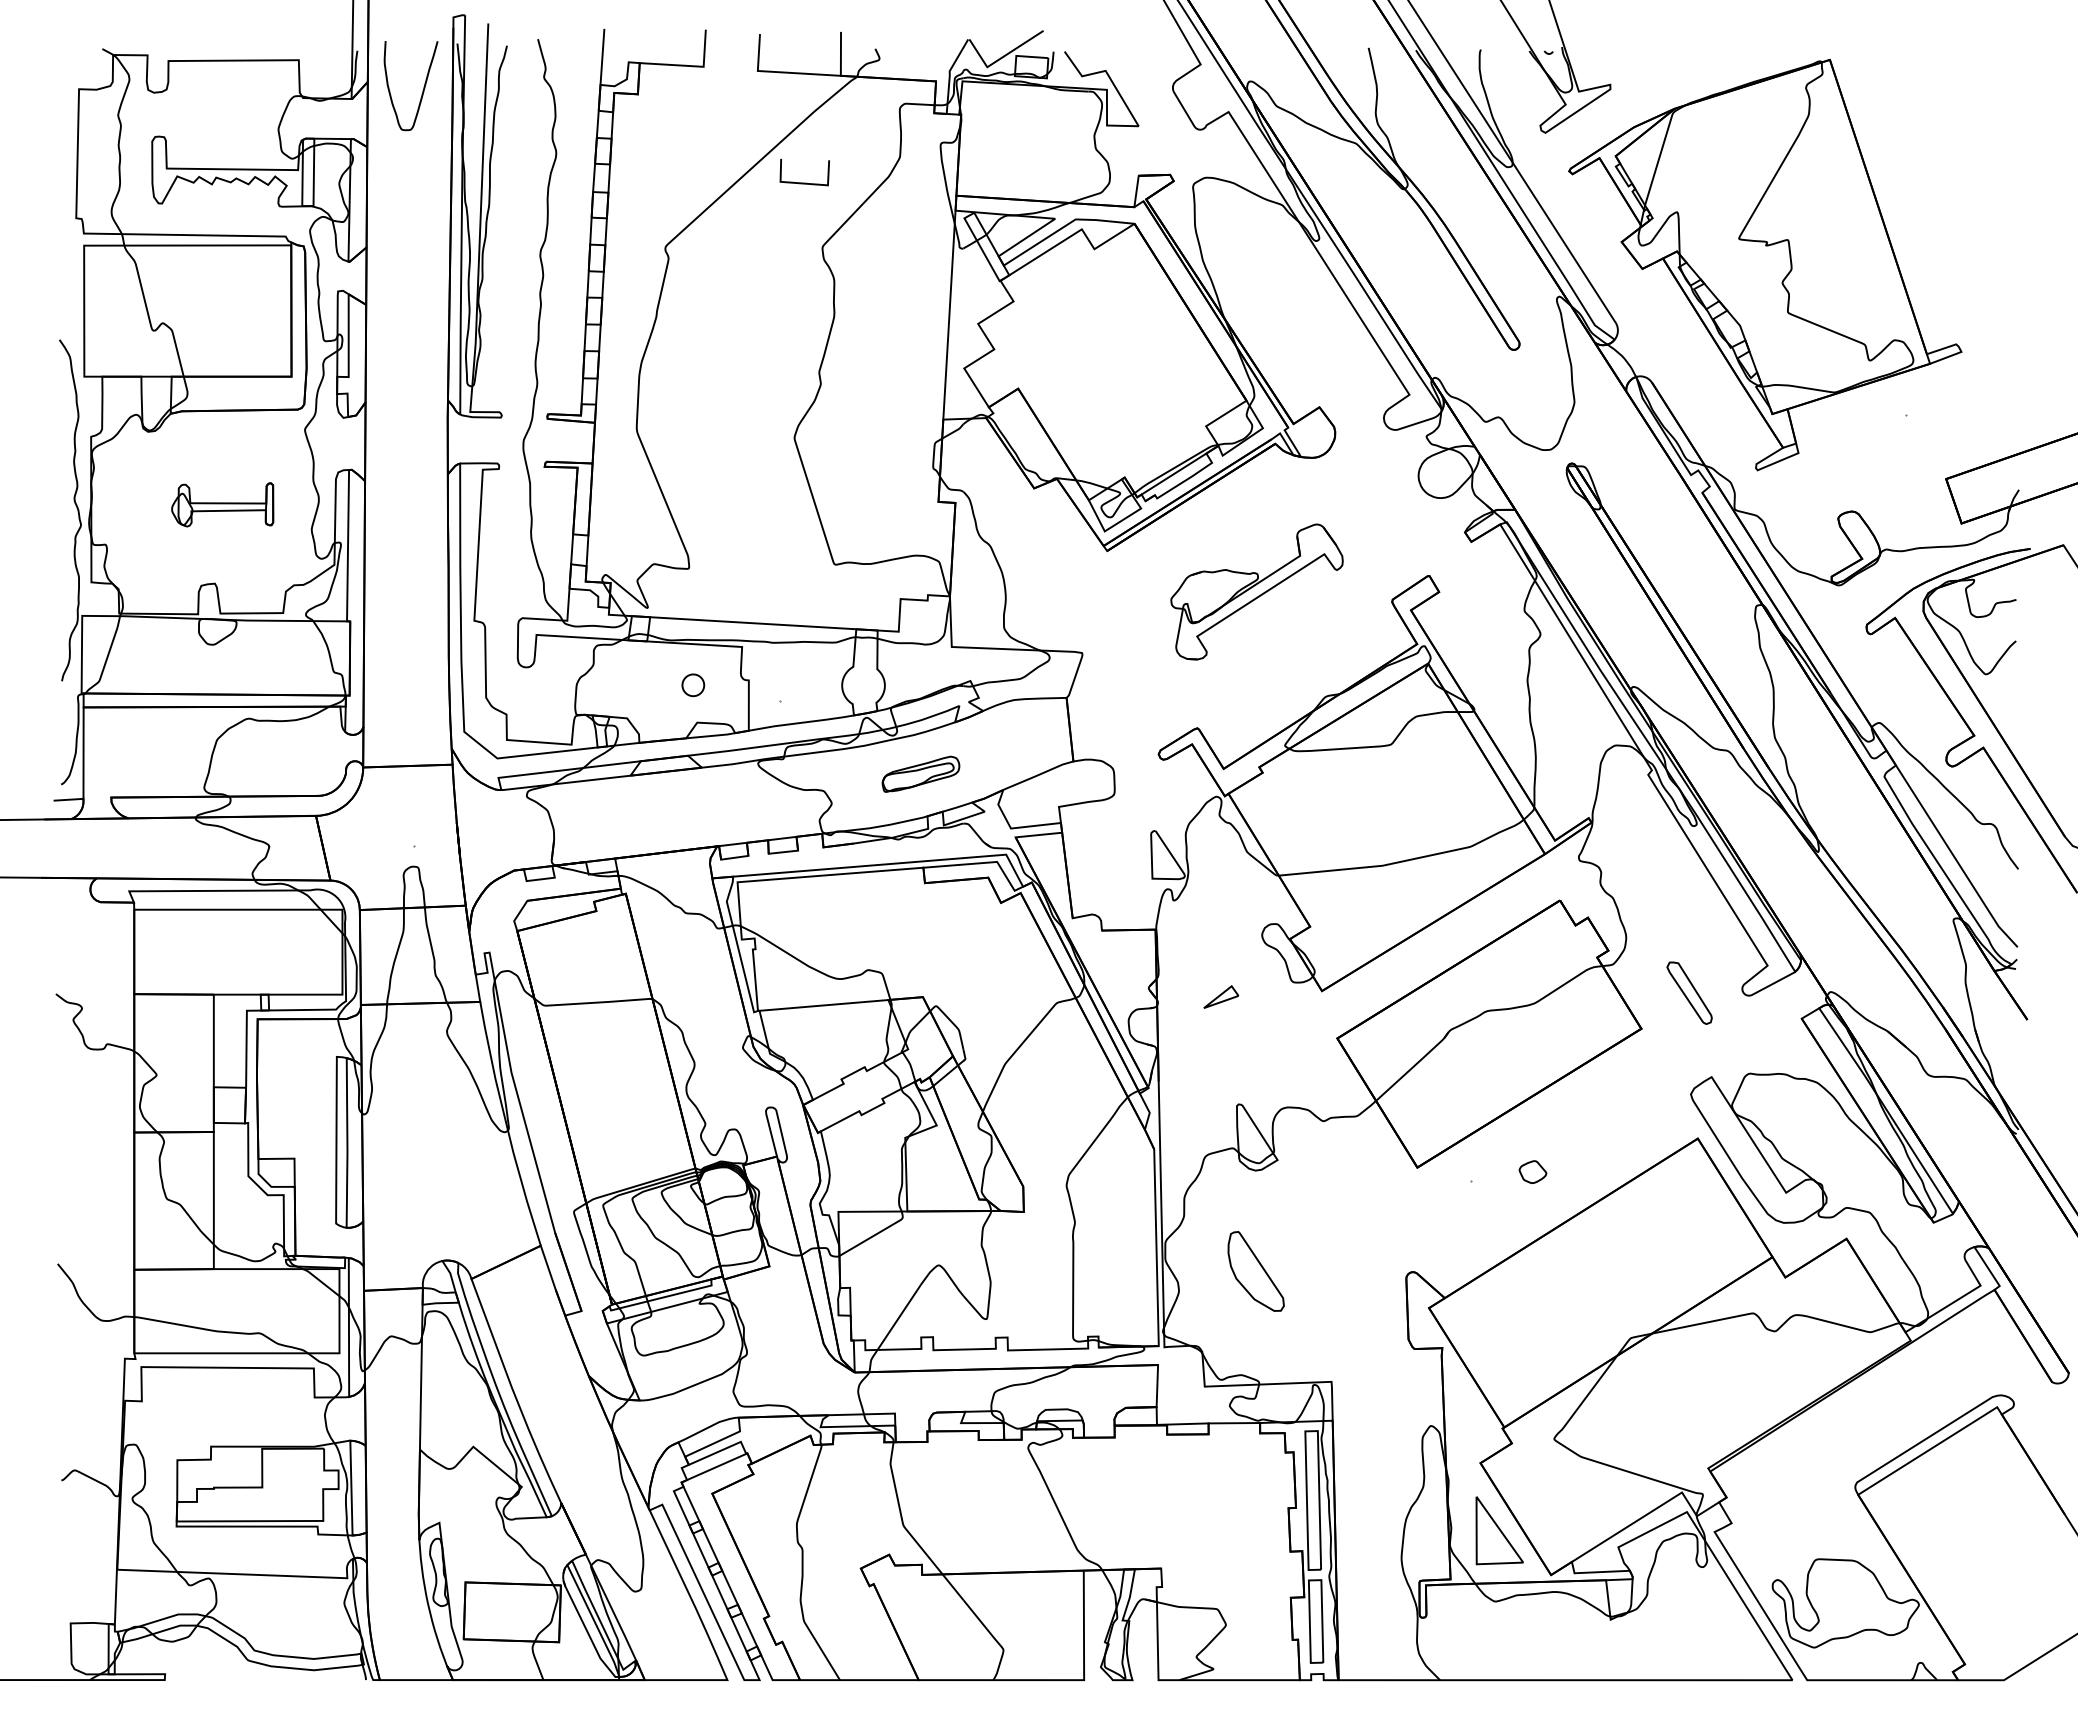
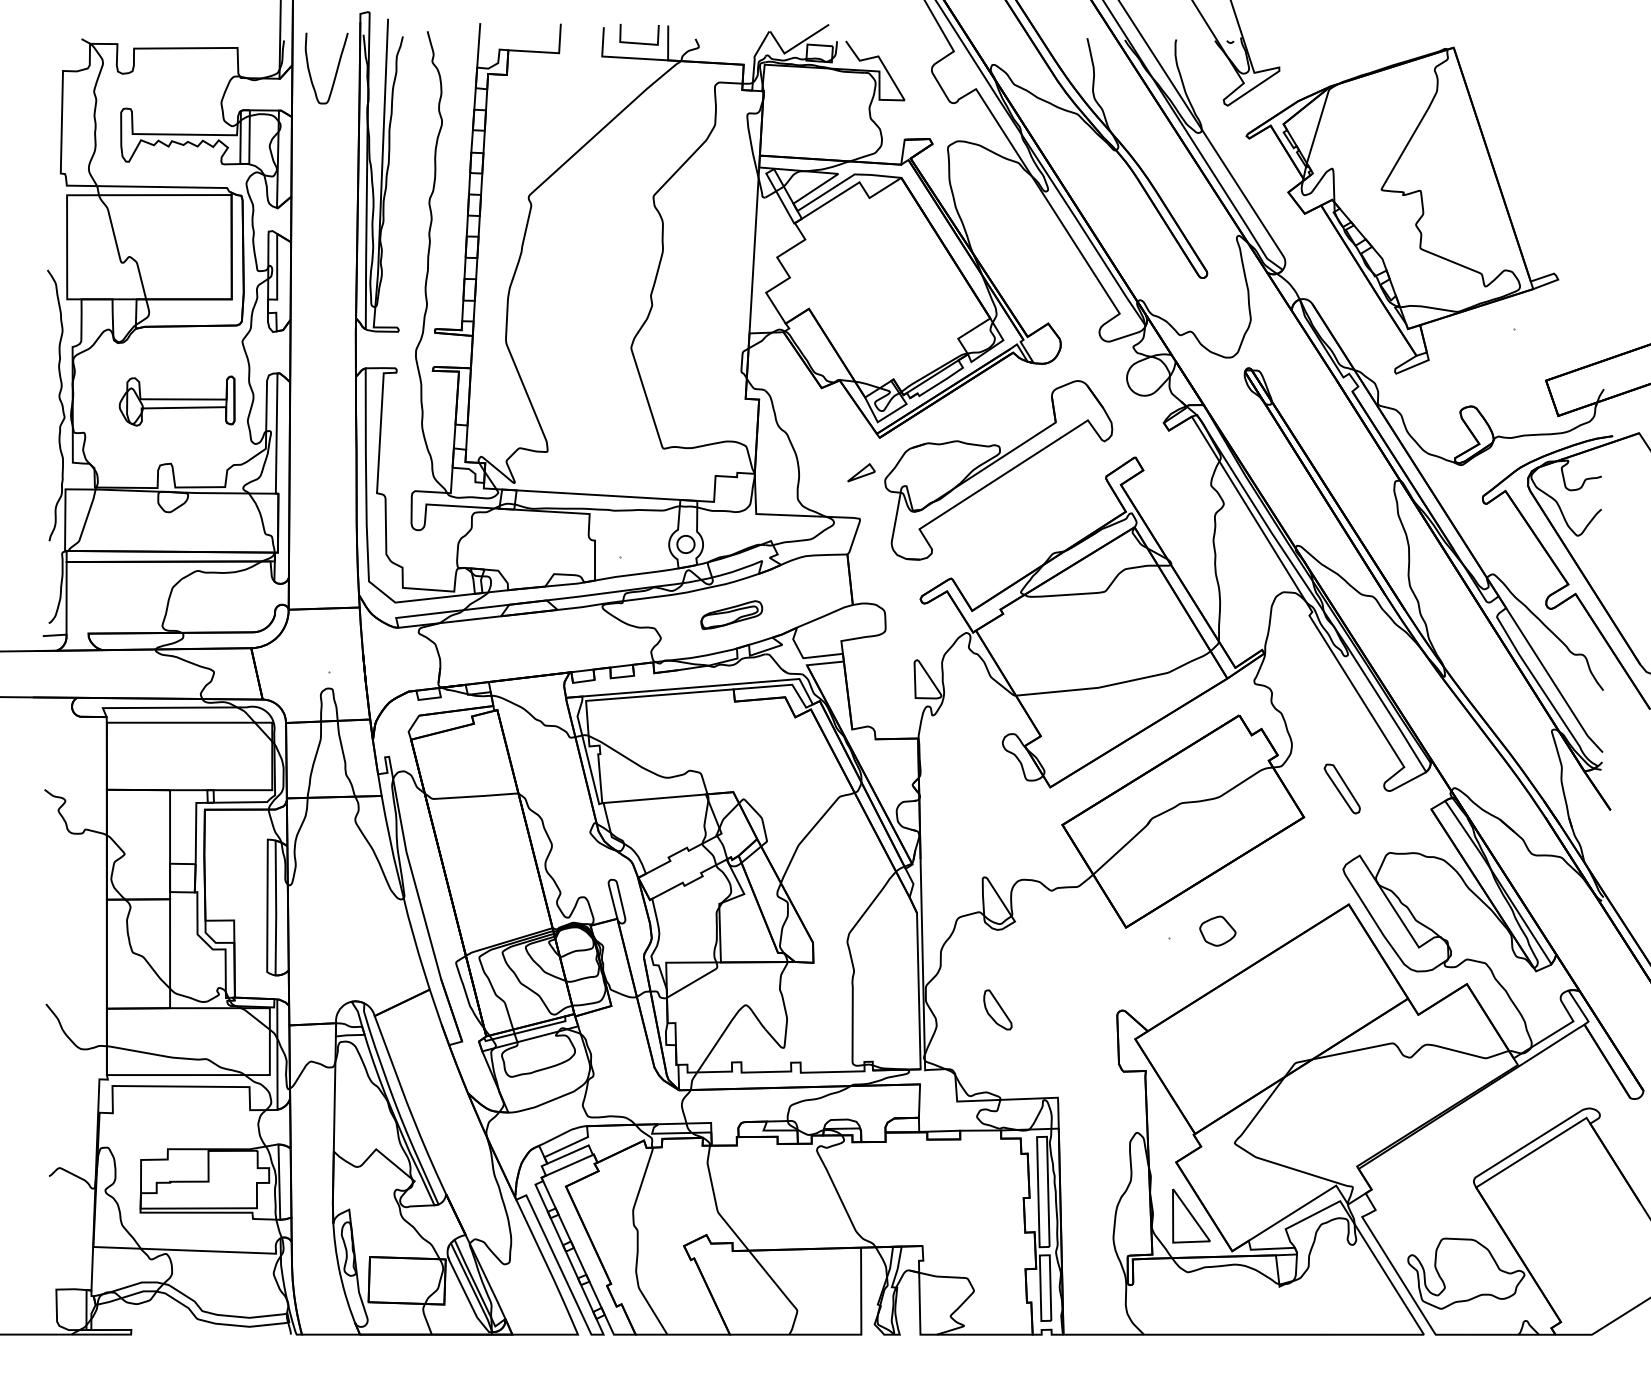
line: (804, 182) -> (639, 42), moved
part: (222, 504) -> (176, 400), size x1.43
part: (1256, 591) -> (998, 469), size x1.67
part: (693, 685) -> (686, 544), moved
part: (1221, 996) -> (861, 472), moved
part: (1532, 1171) -> (1217, 930), size x1.67
part: (1255, 1270) -> (997, 1009), size x0.62

